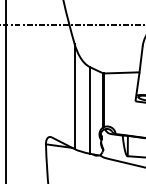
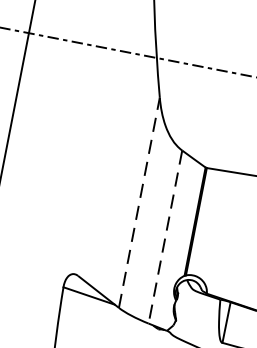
line: (74, 96) -> (139, 202), solid -> dashed
line: (90, 111) -> (165, 238), solid -> dashed

